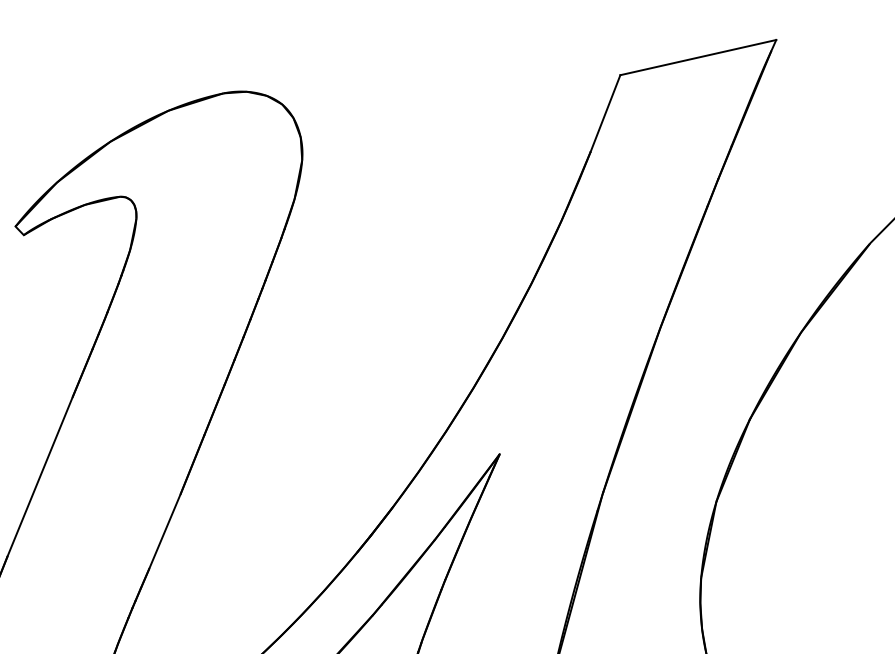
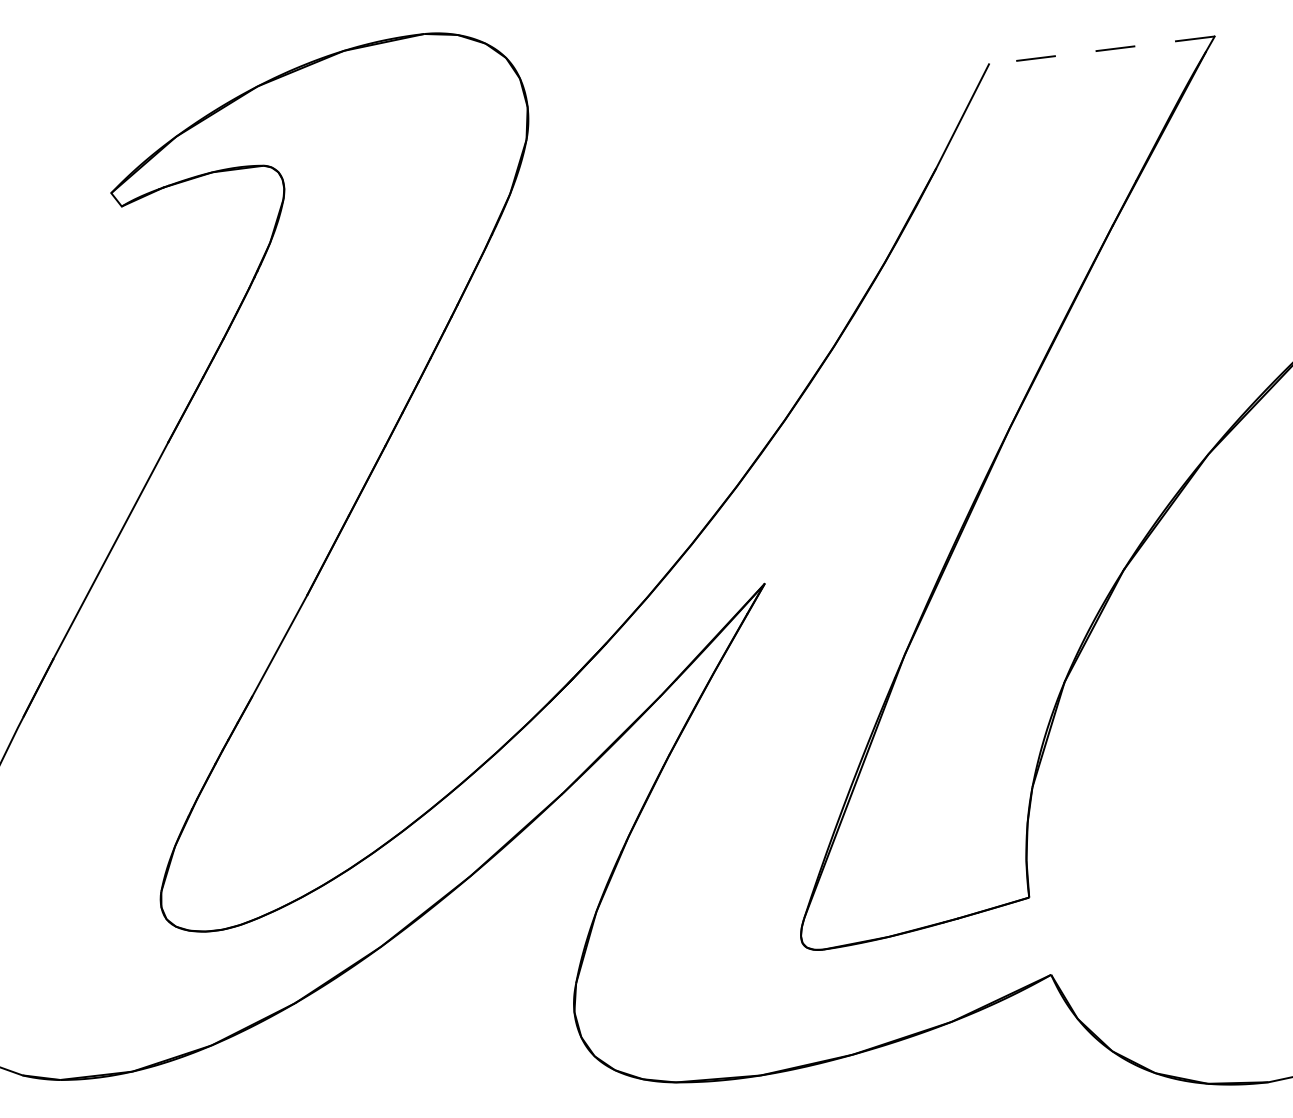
line: (698, 57) -> (1101, 50), solid -> dashed

